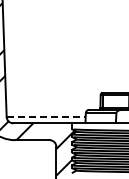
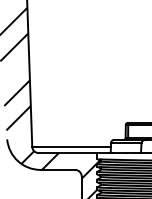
line: (47, 116) -> (72, 146), dashed -> solid

